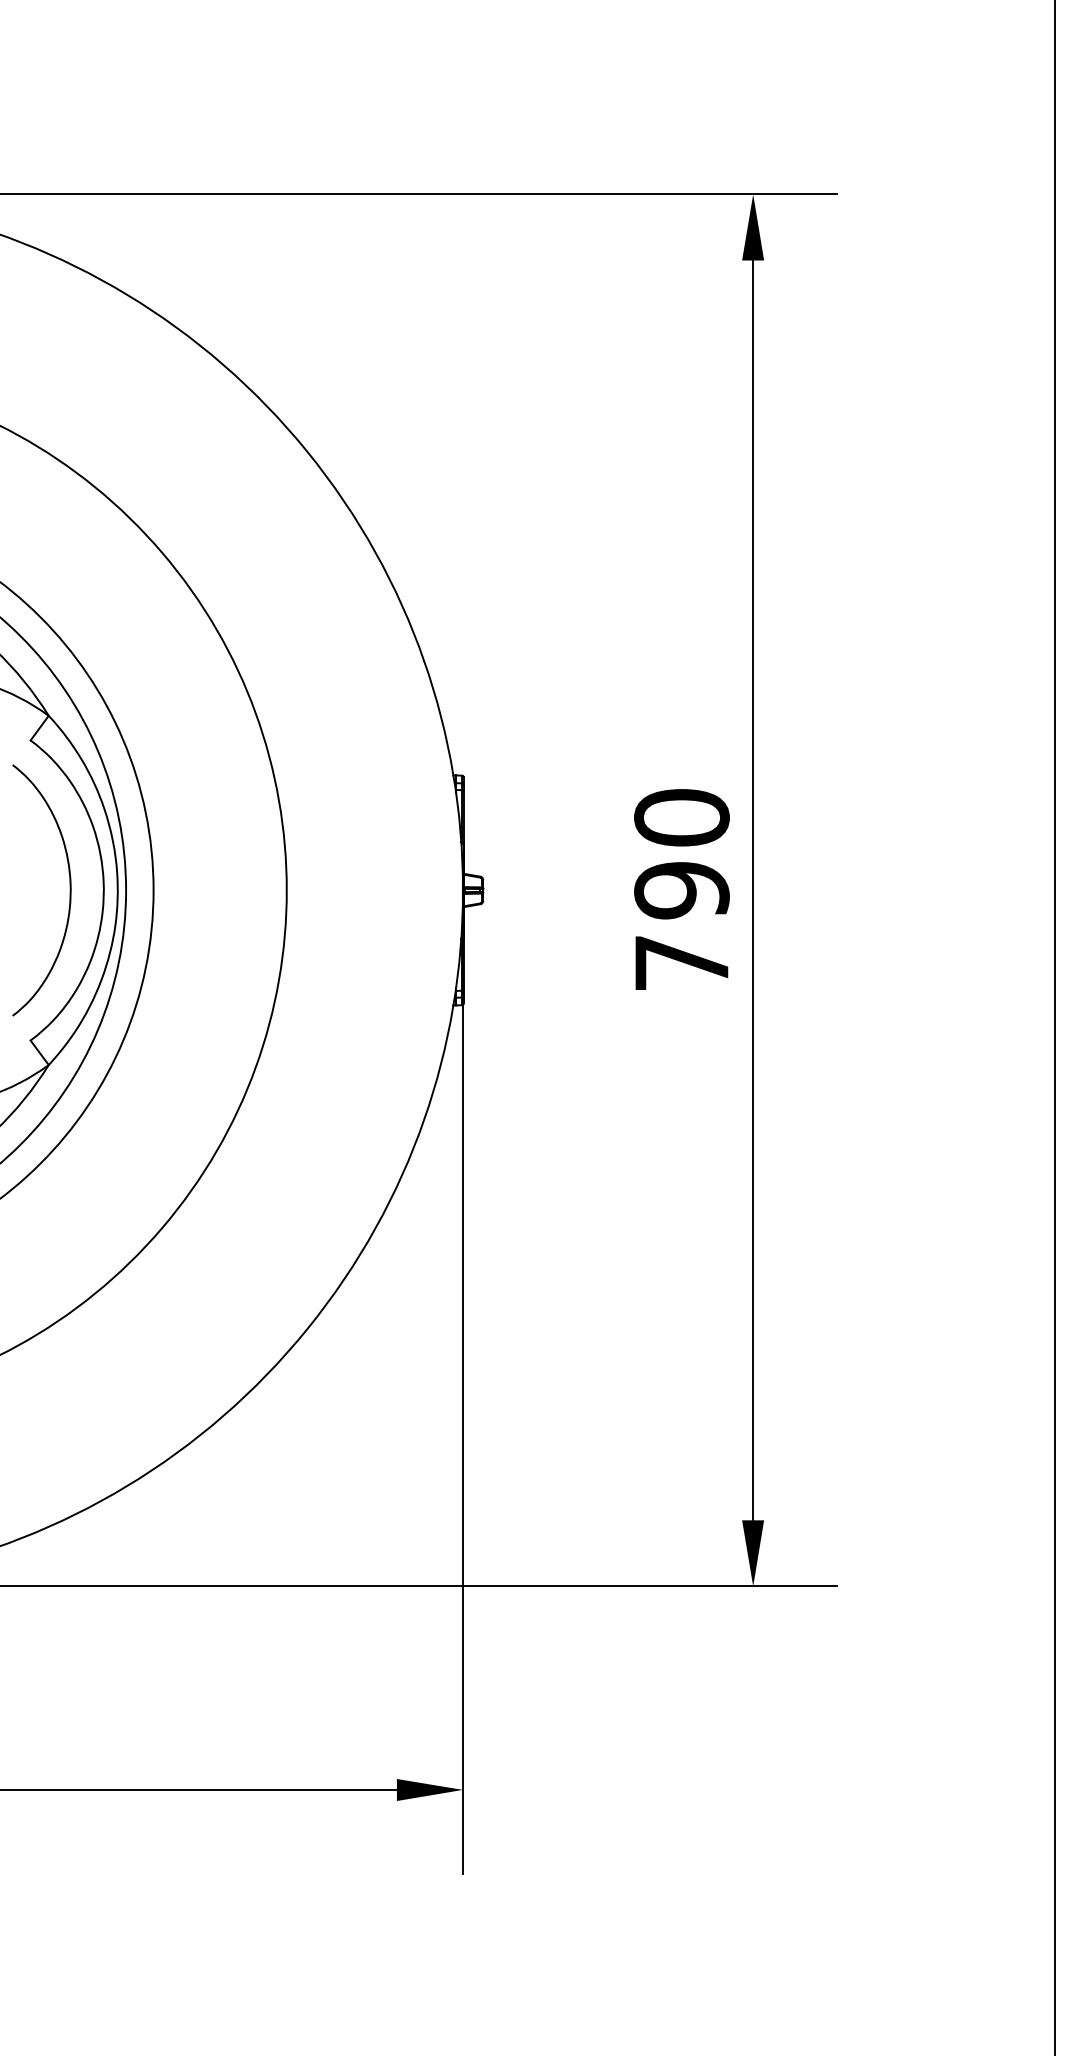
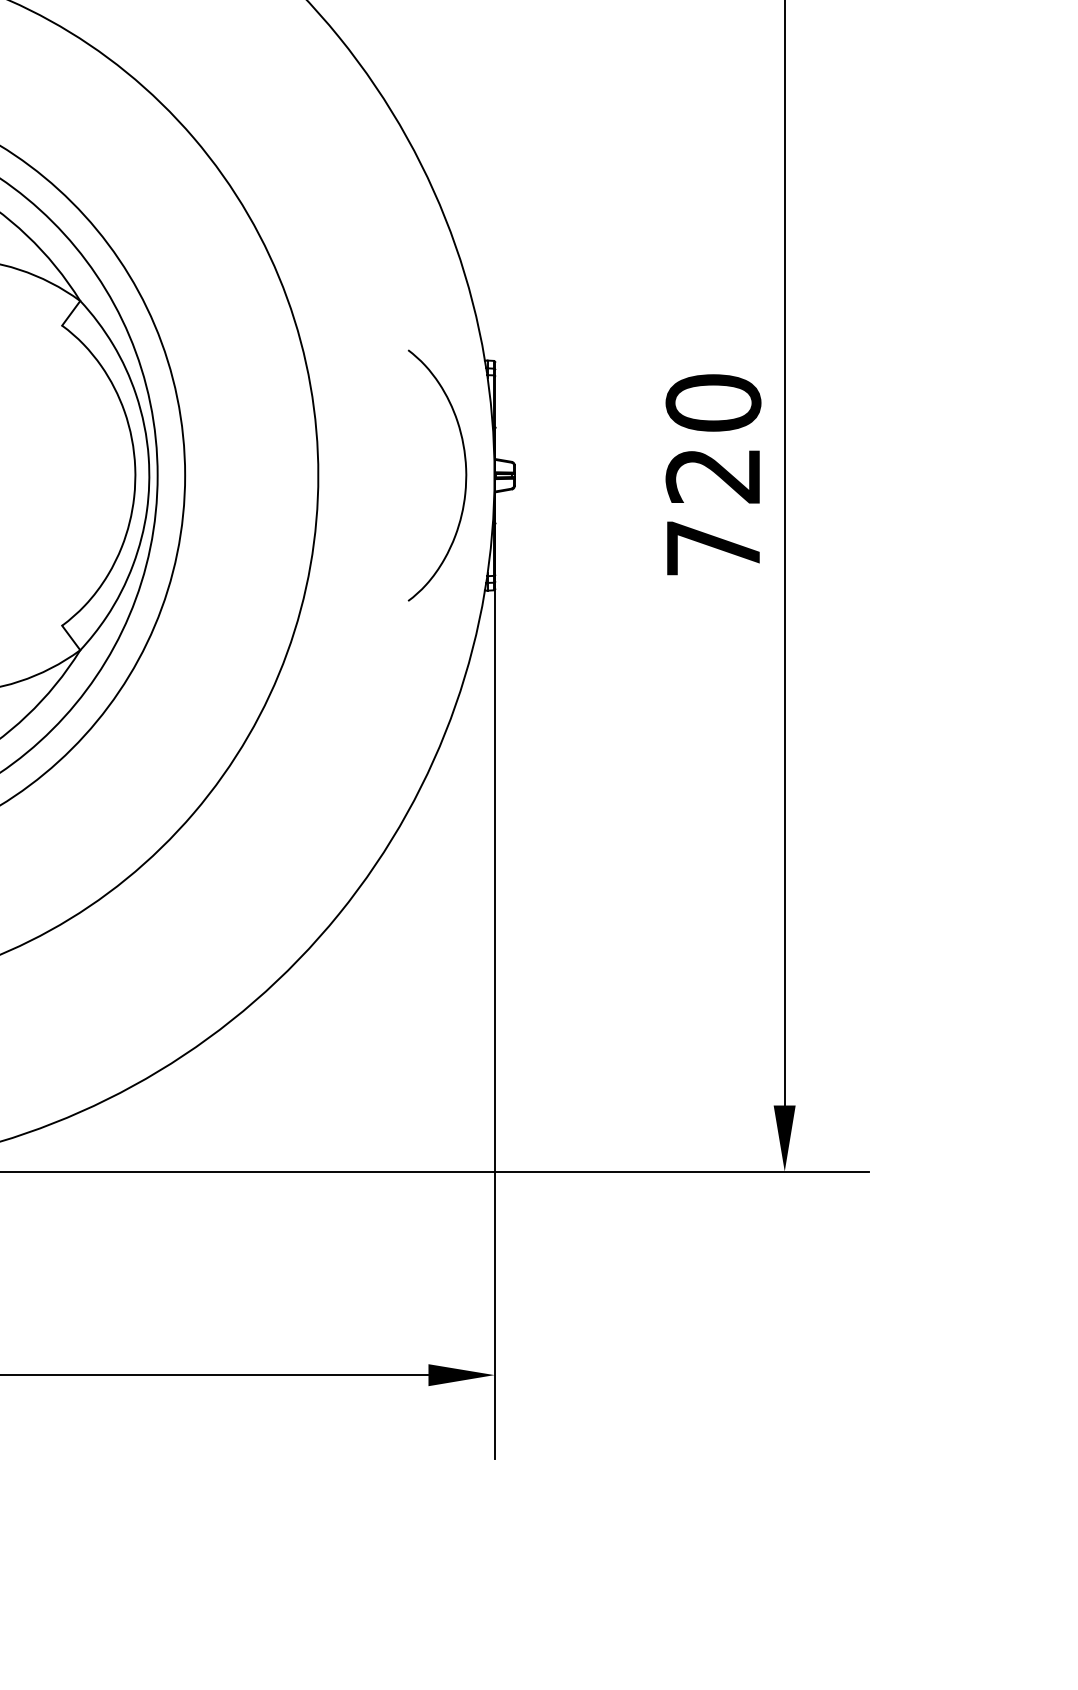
curve: (69, 890) -> (465, 475), moved
text: (681, 890) -> (713, 475), 790 -> 720

